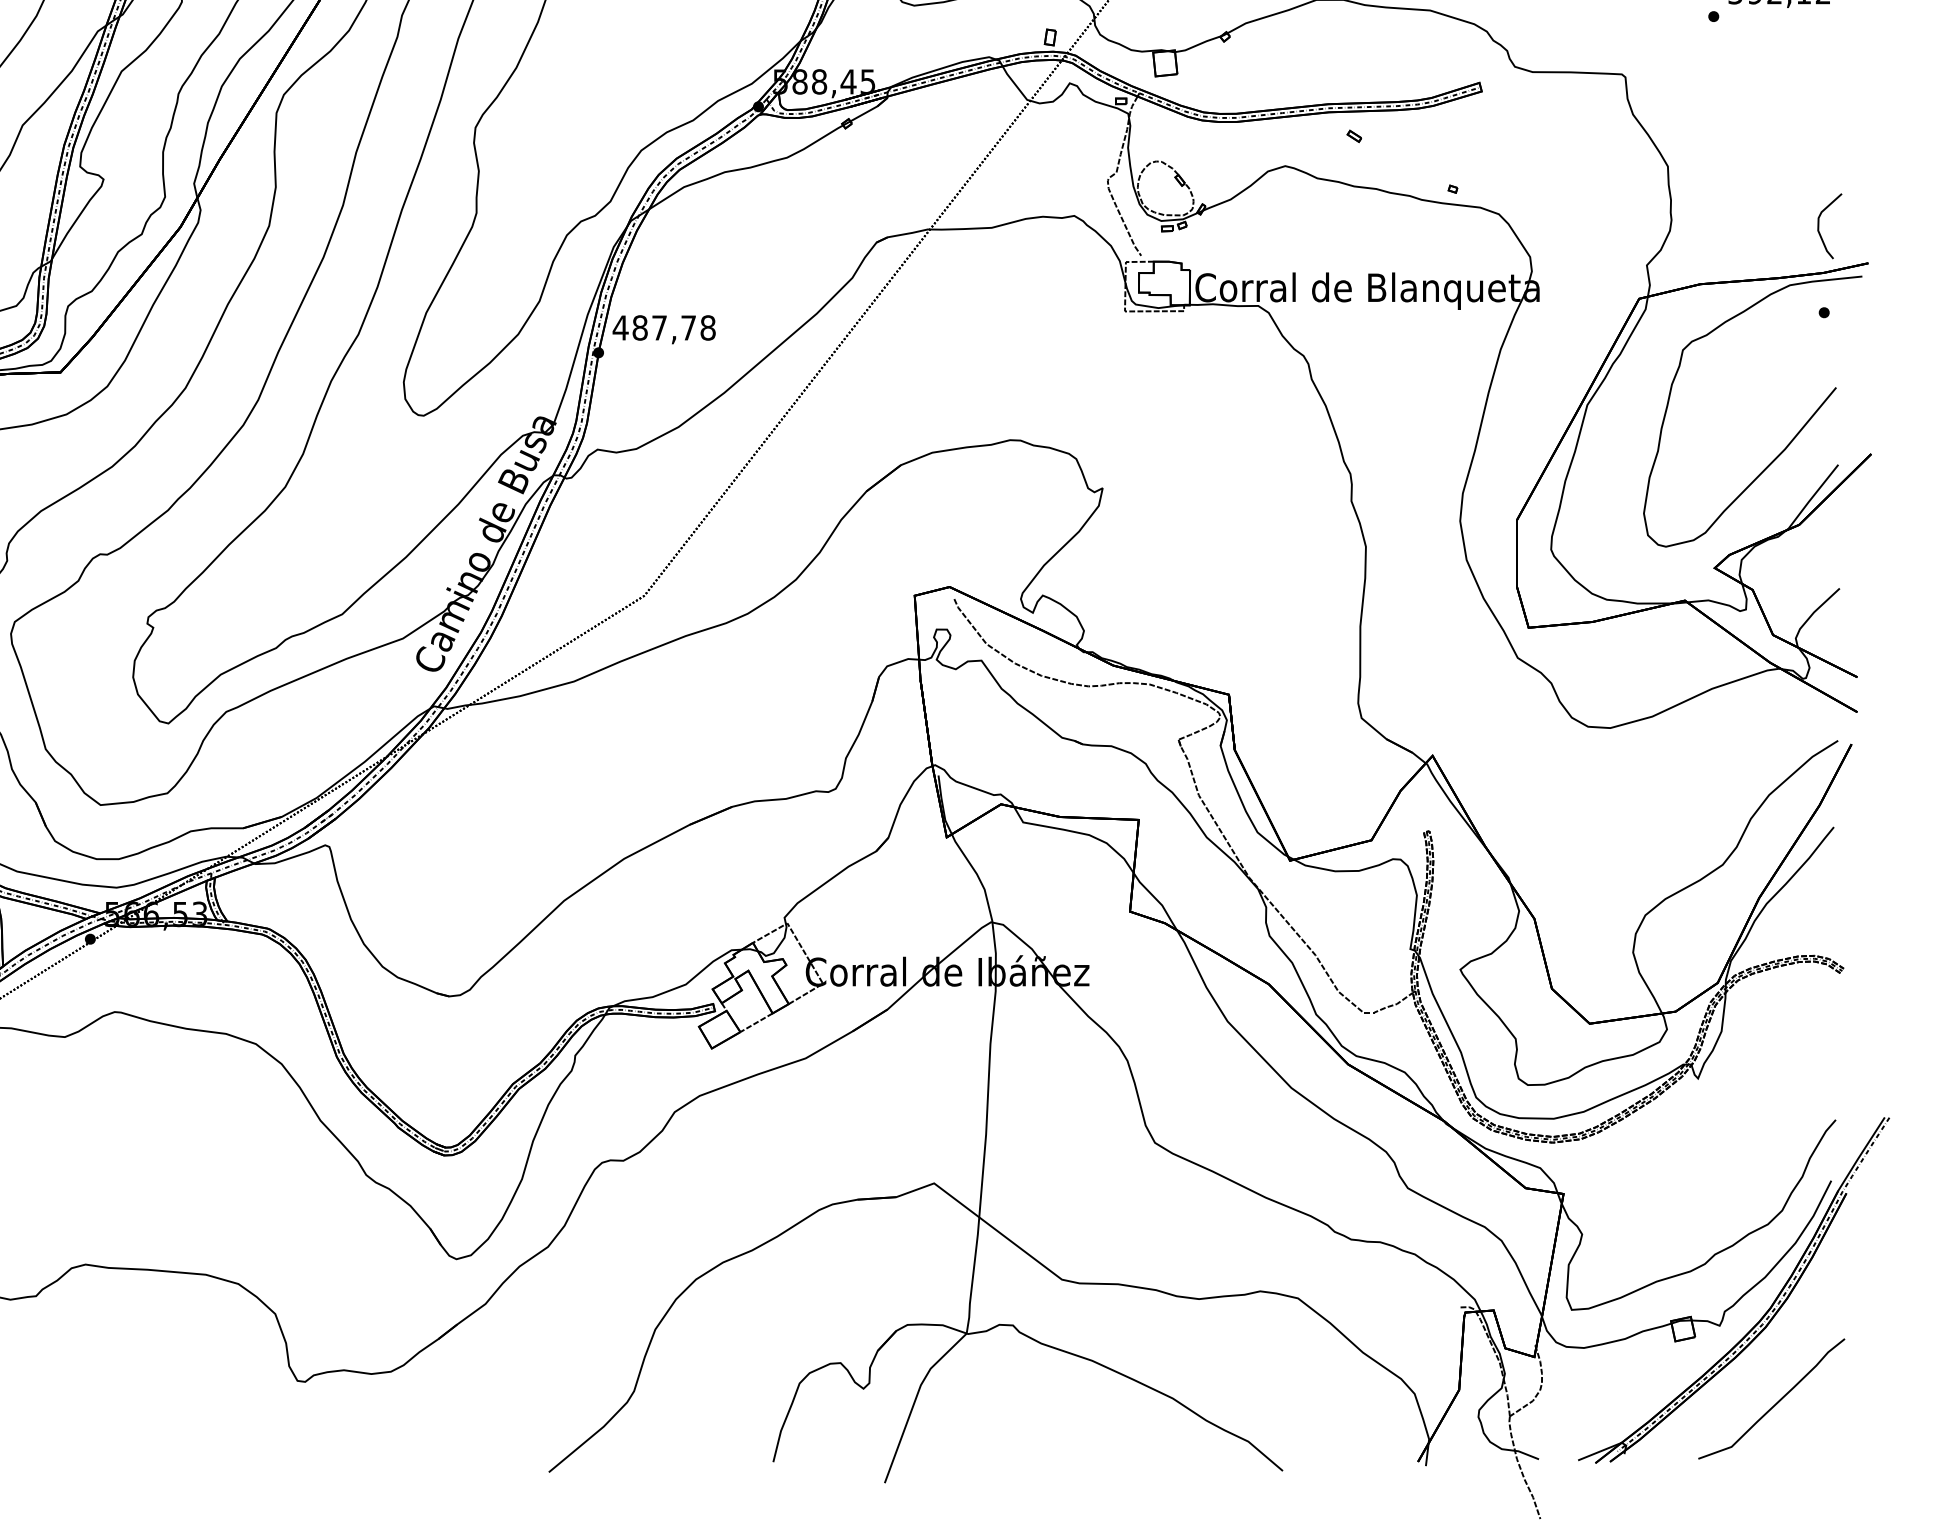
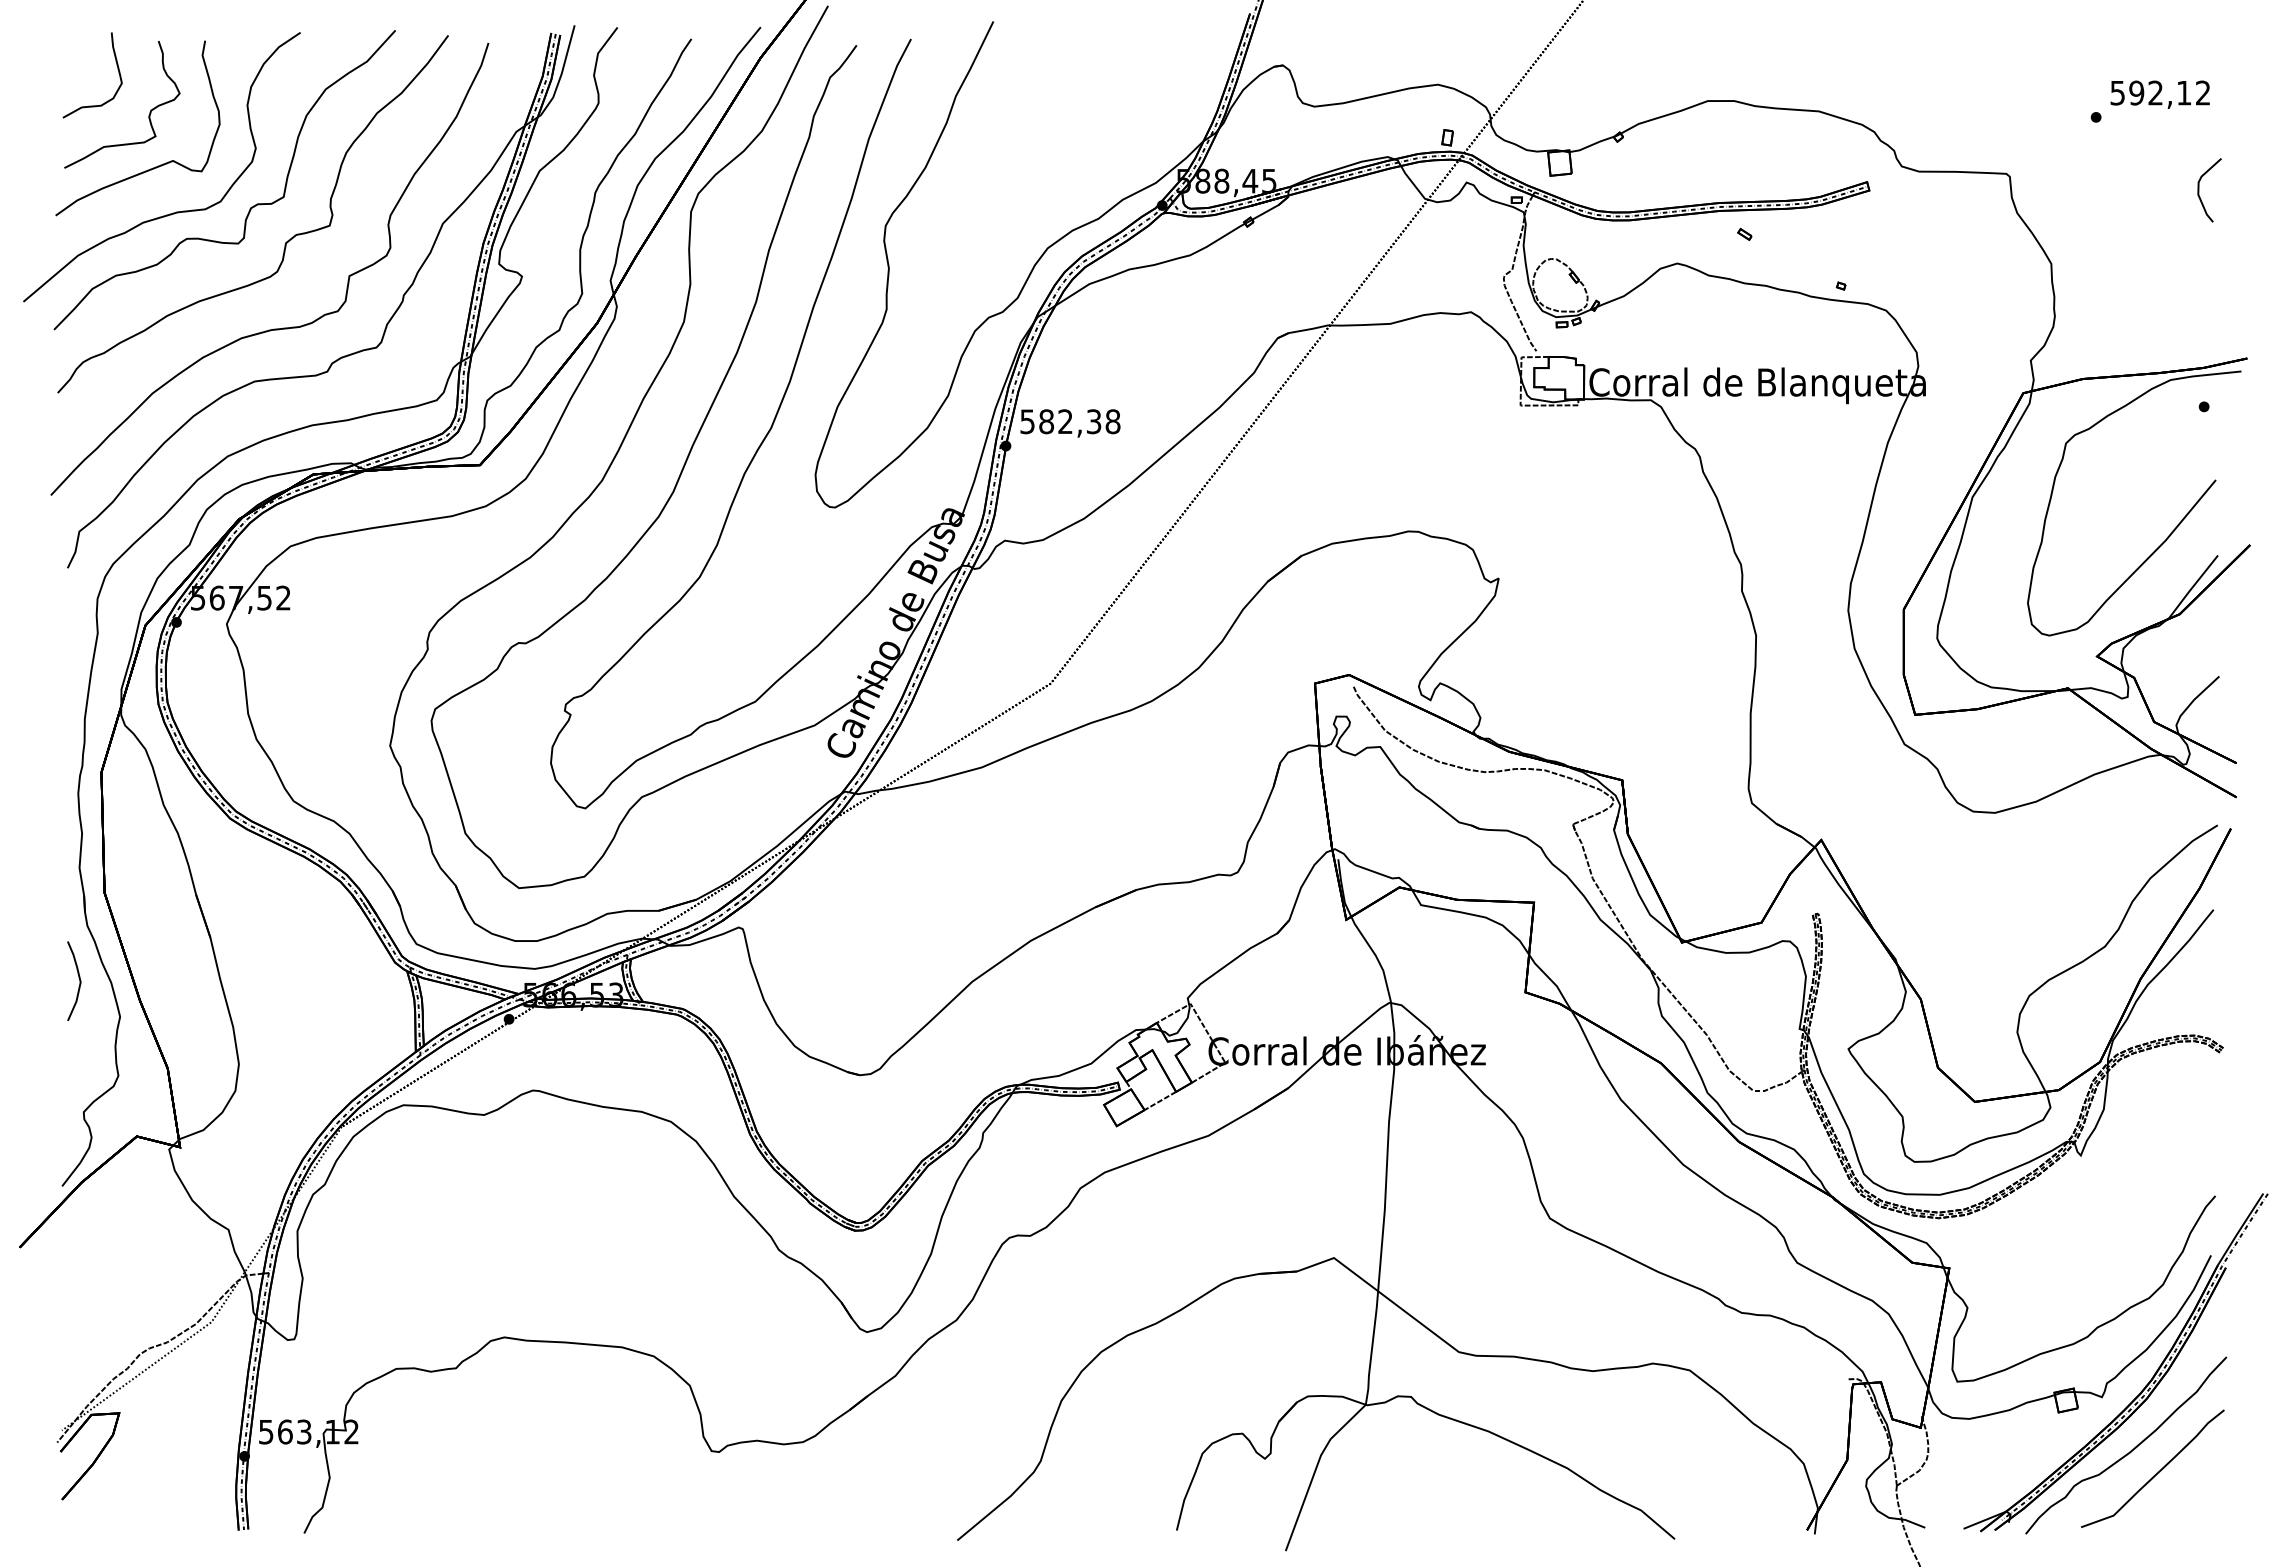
curve: (1819, 226) -> (2199, 190), moved
text: (654, 327) -> (1060, 421), 487,78 -> 582,38
curve: (1749, 1379) -> (2131, 1449), added

